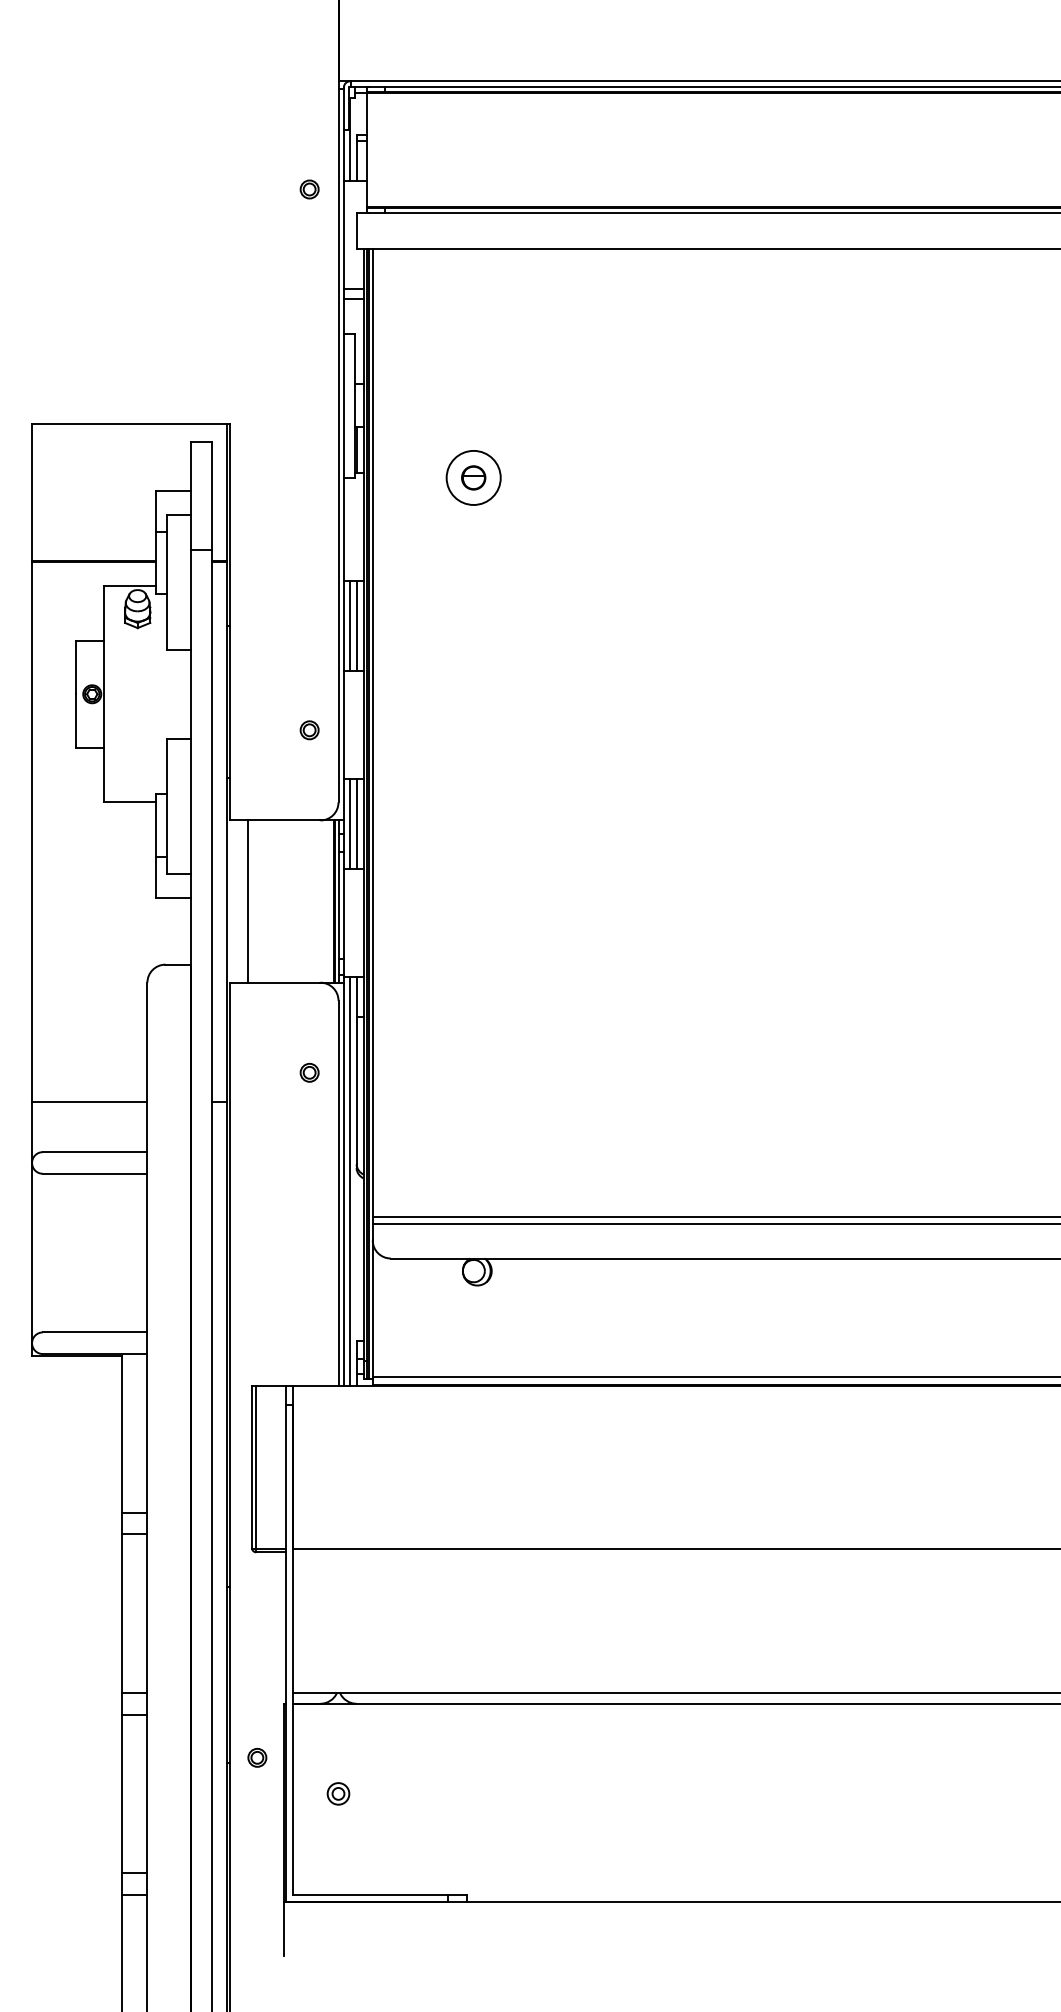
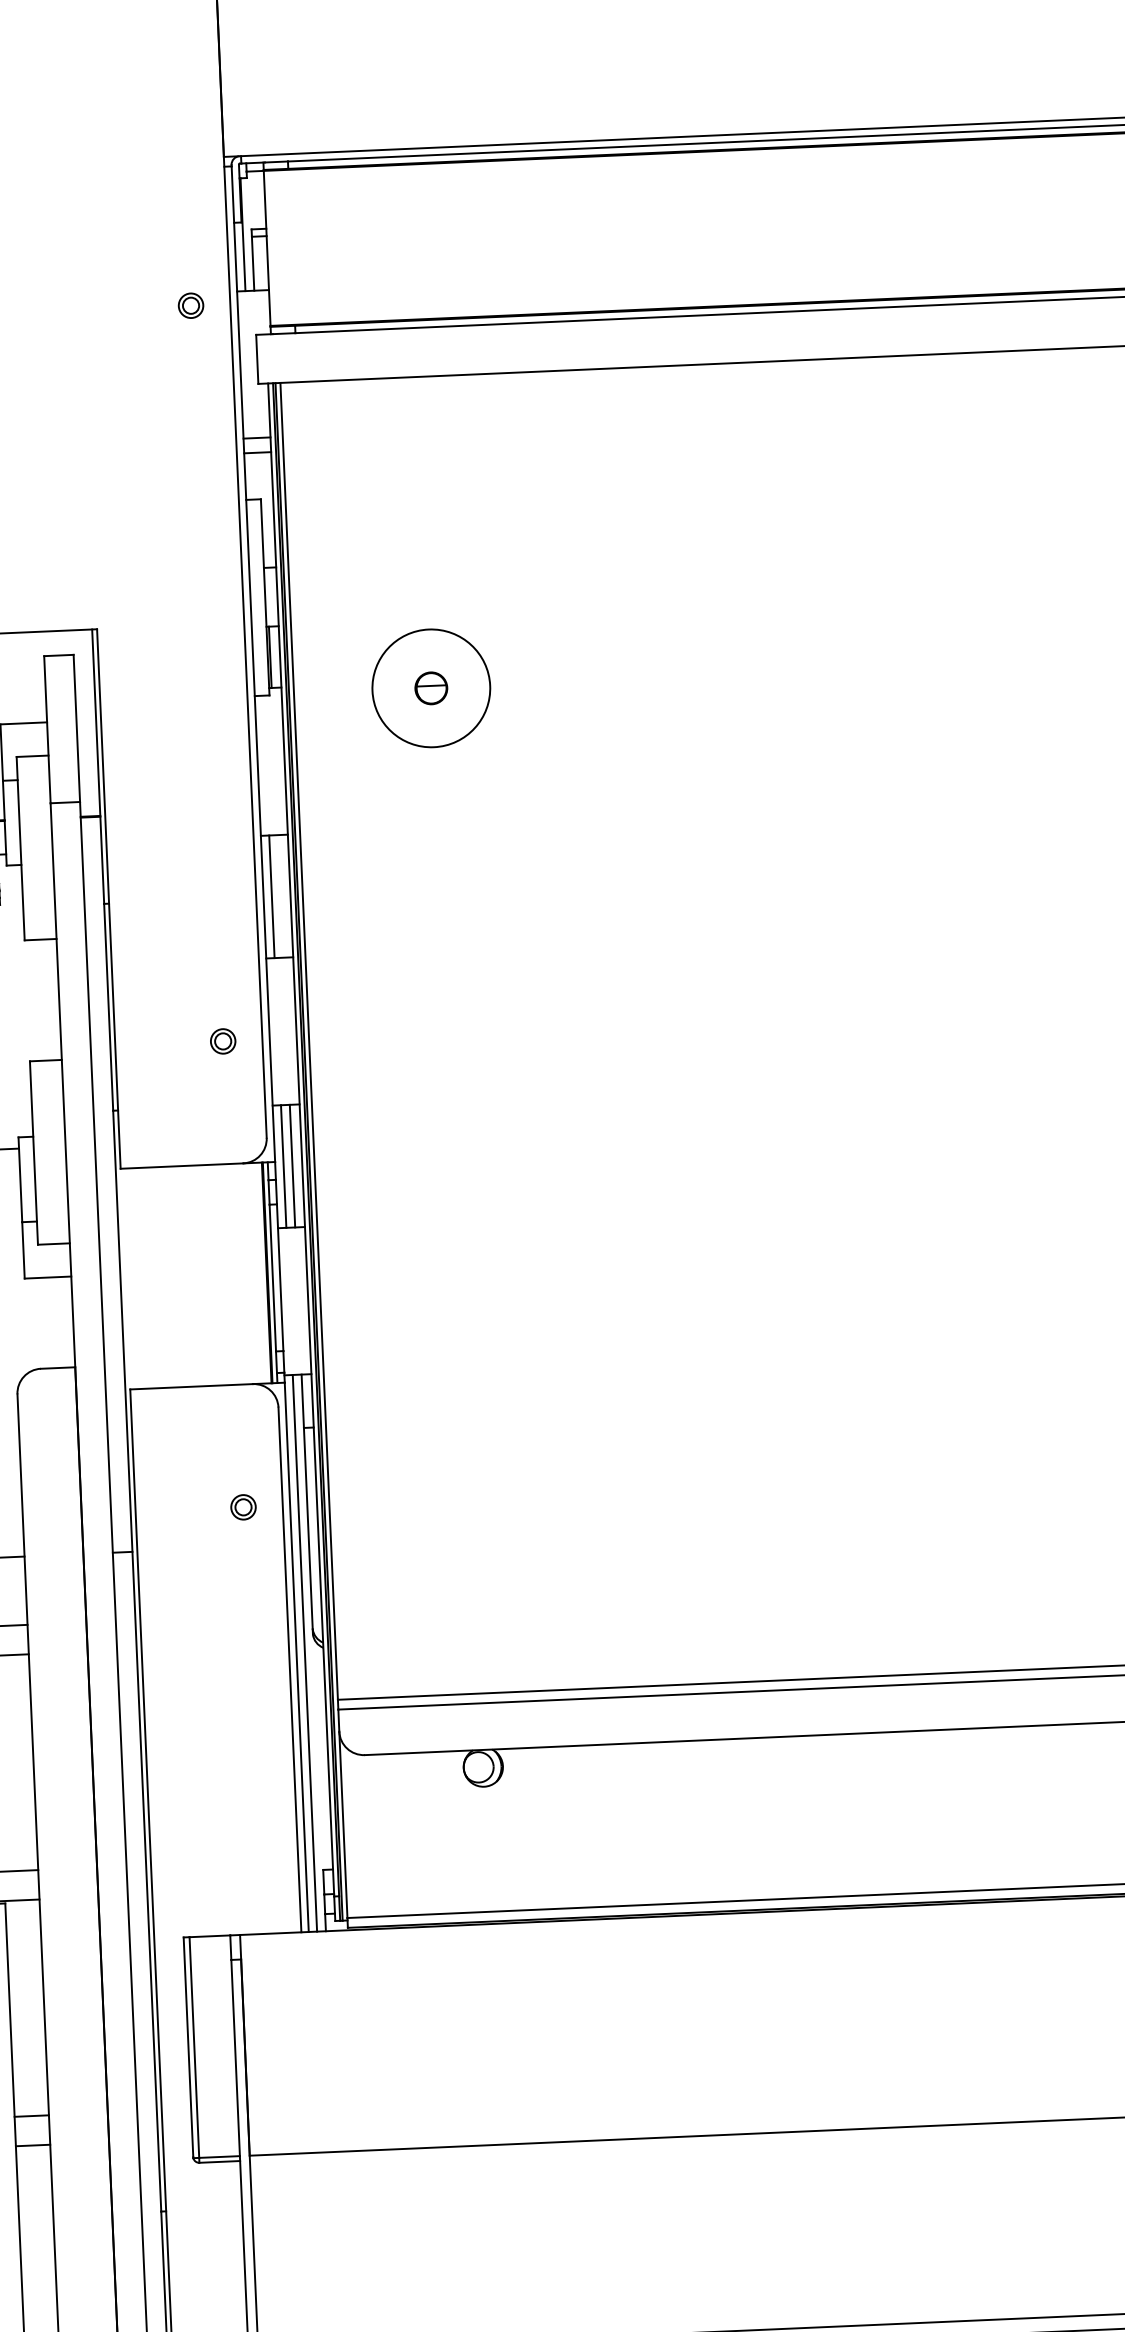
circle: (473, 477) -> (431, 687), size x1.6
line: (356, 625) -> (280, 896), removed
line: (248, 901) -> (150, 1277), removed

